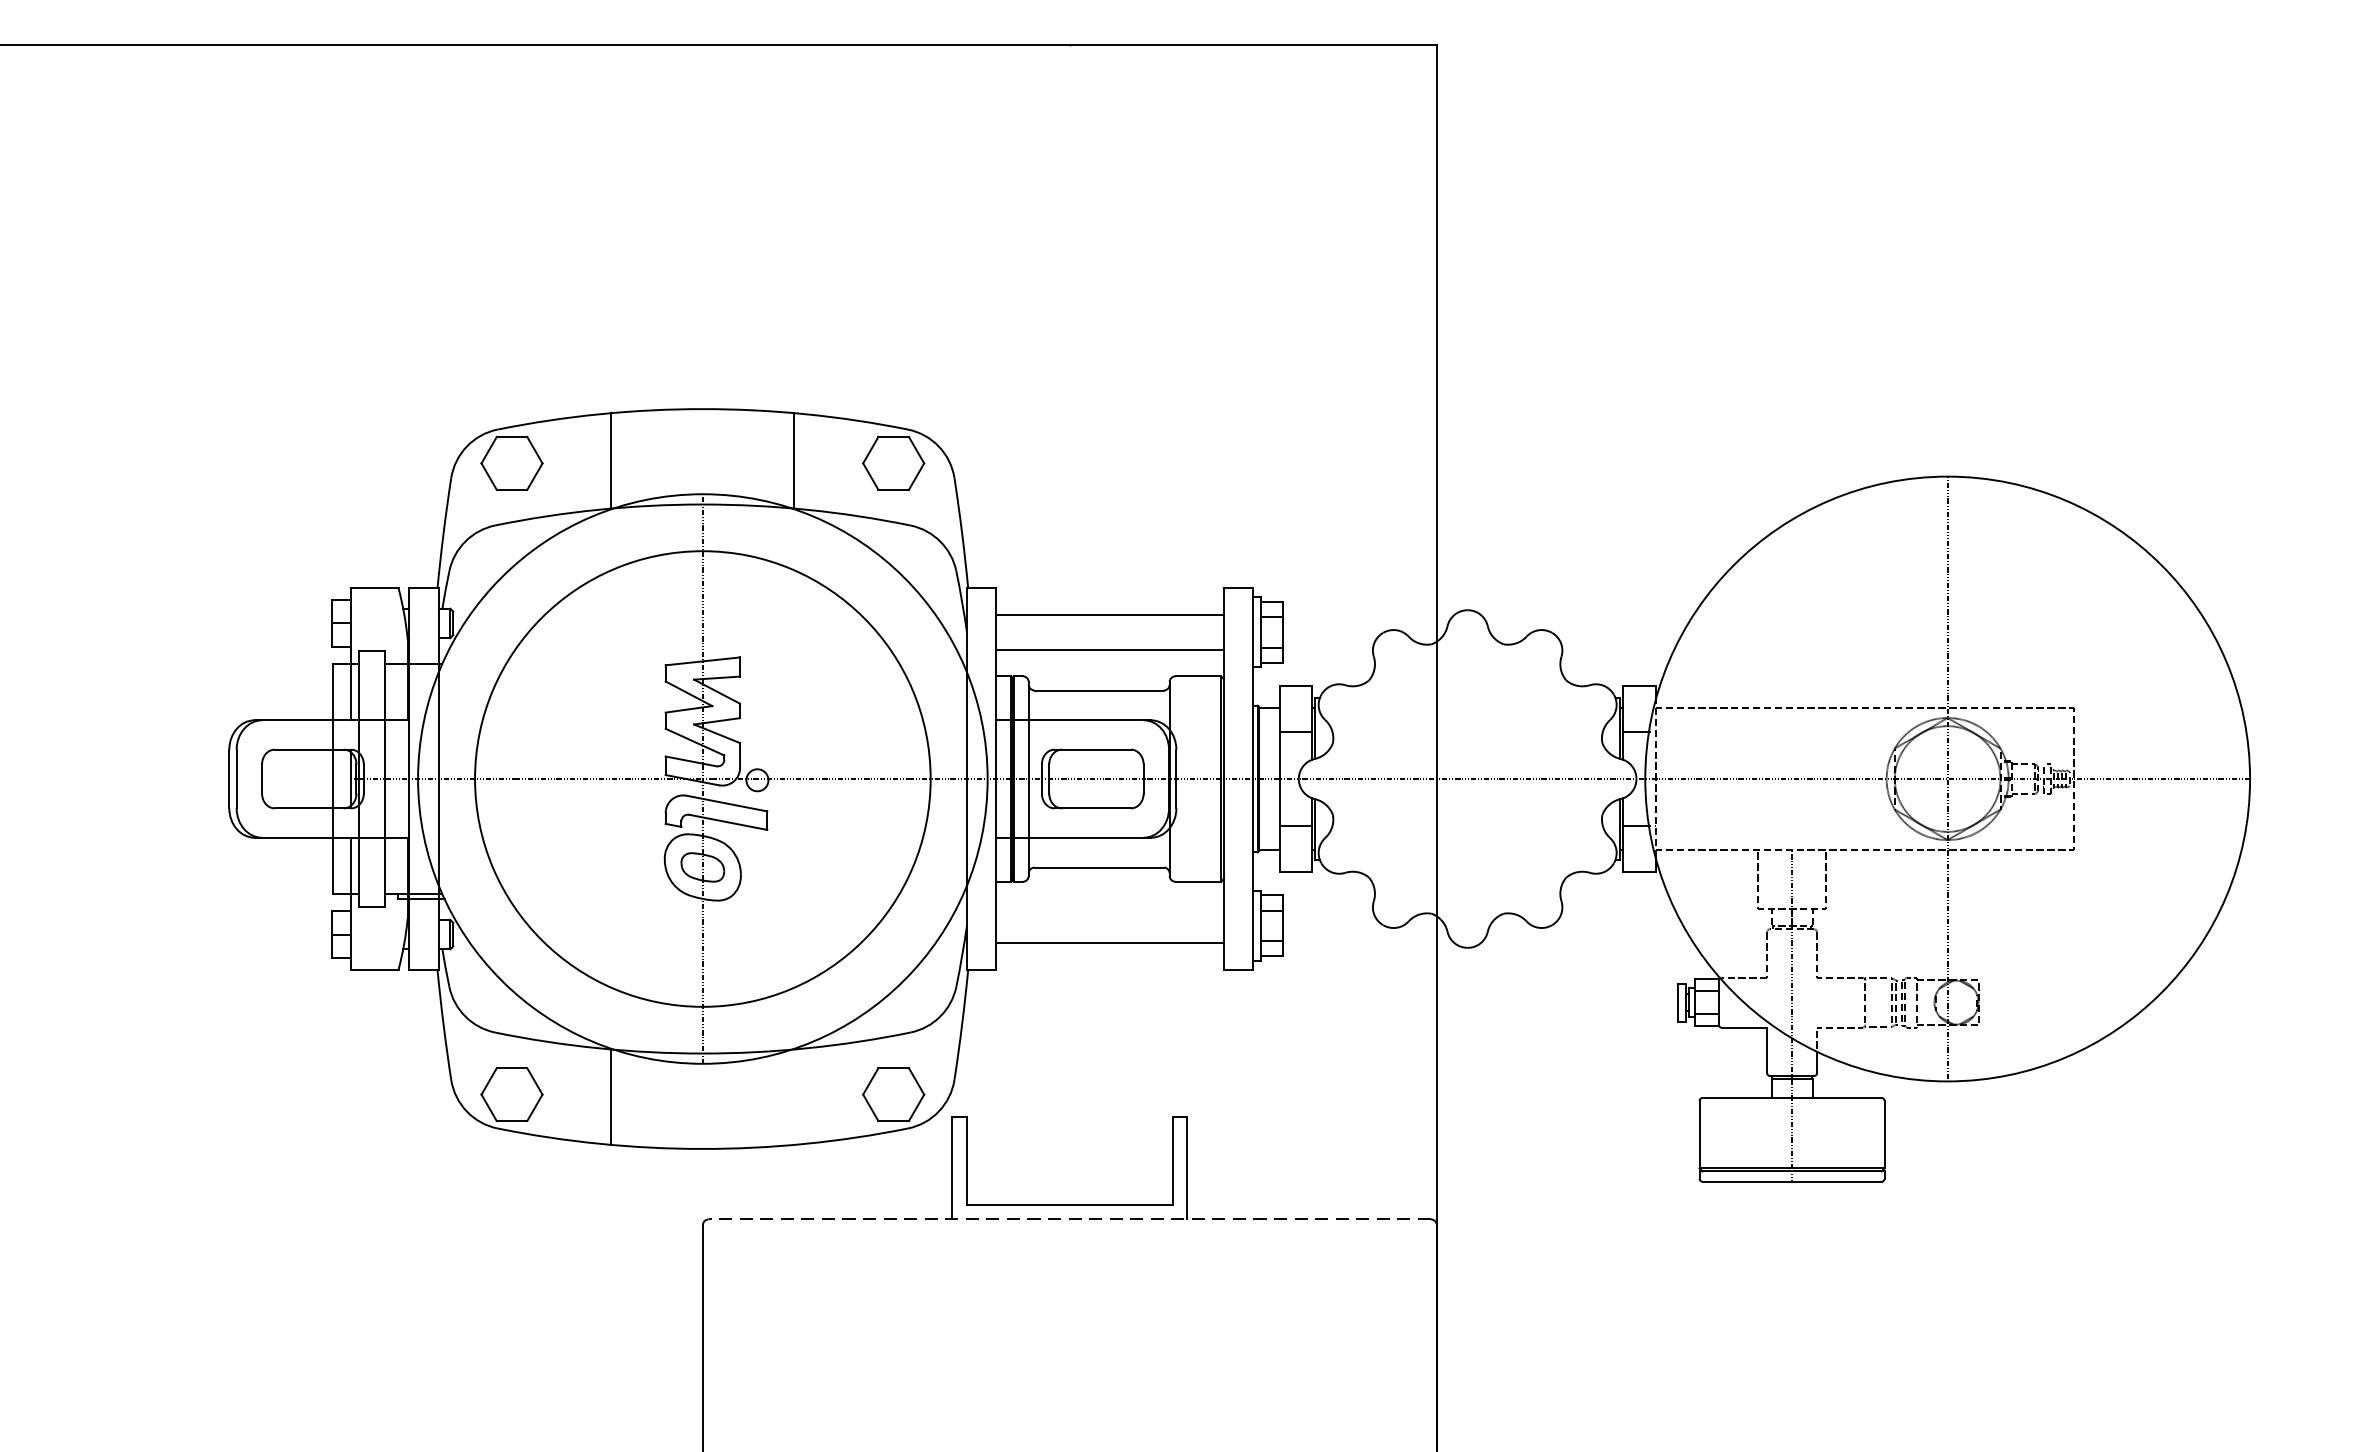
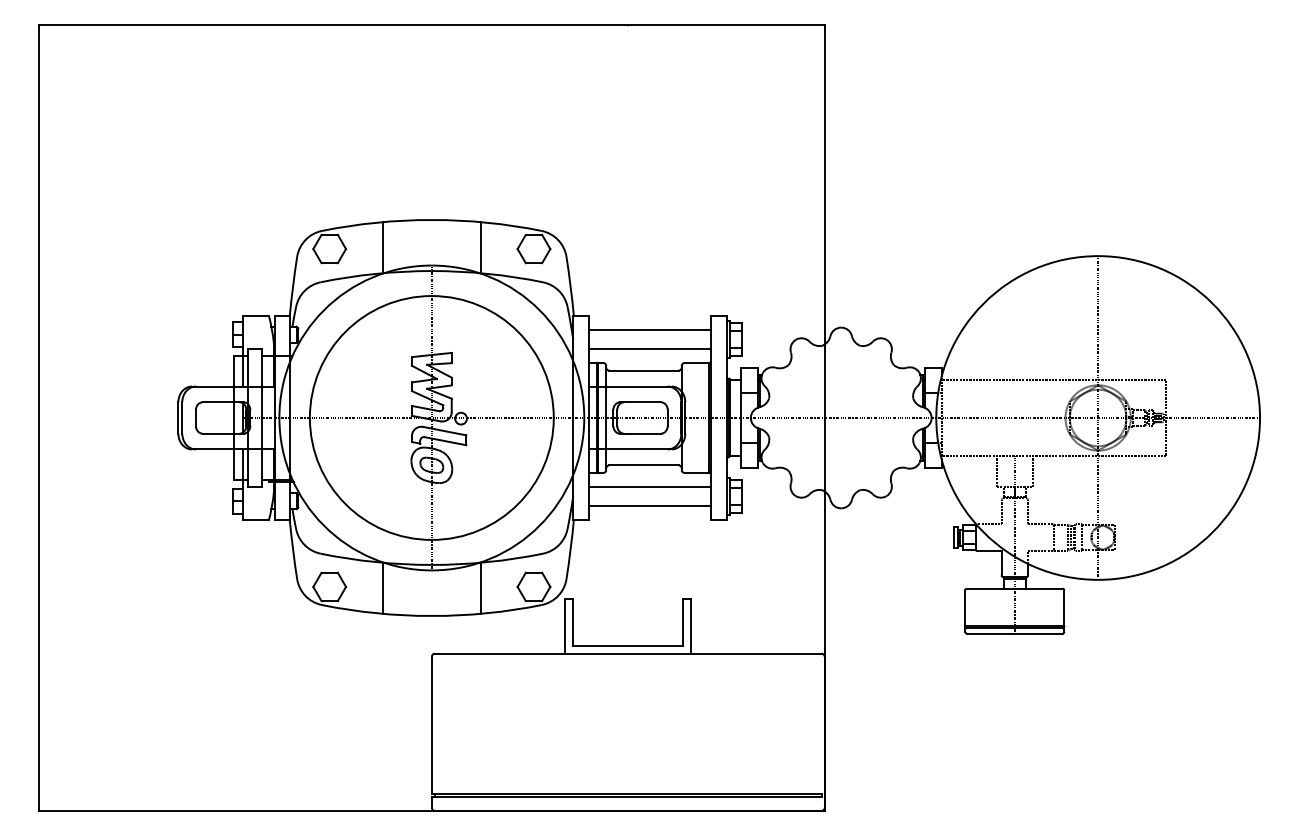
line: (1109, 908) -> (649, 487), added
line: (793, 1095) -> (480, 587), added
line: (1068, 1218) -> (627, 653), dashed -> solid

